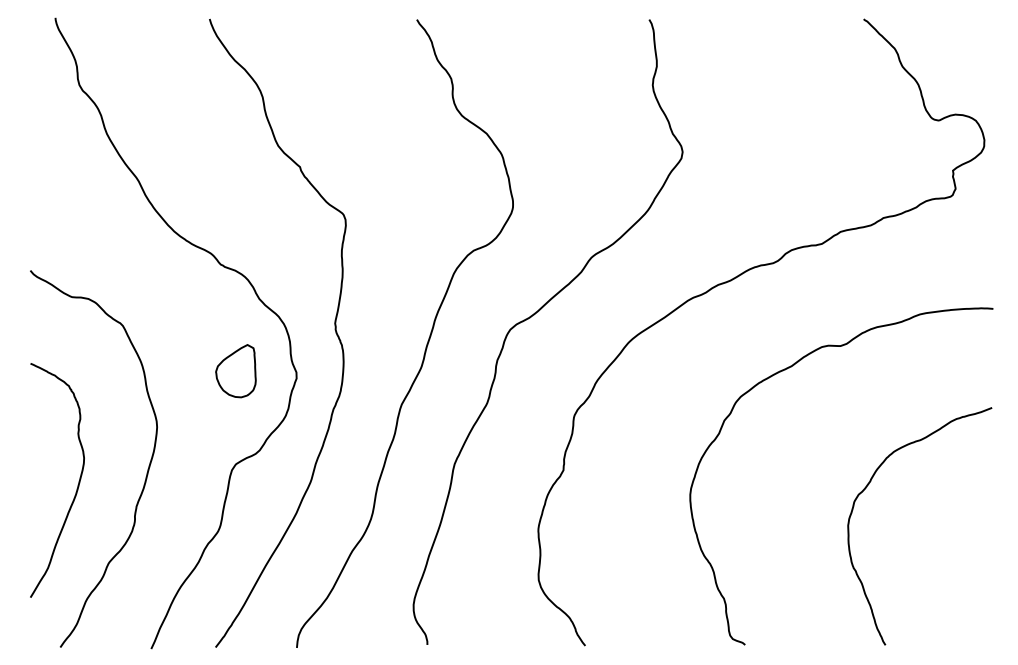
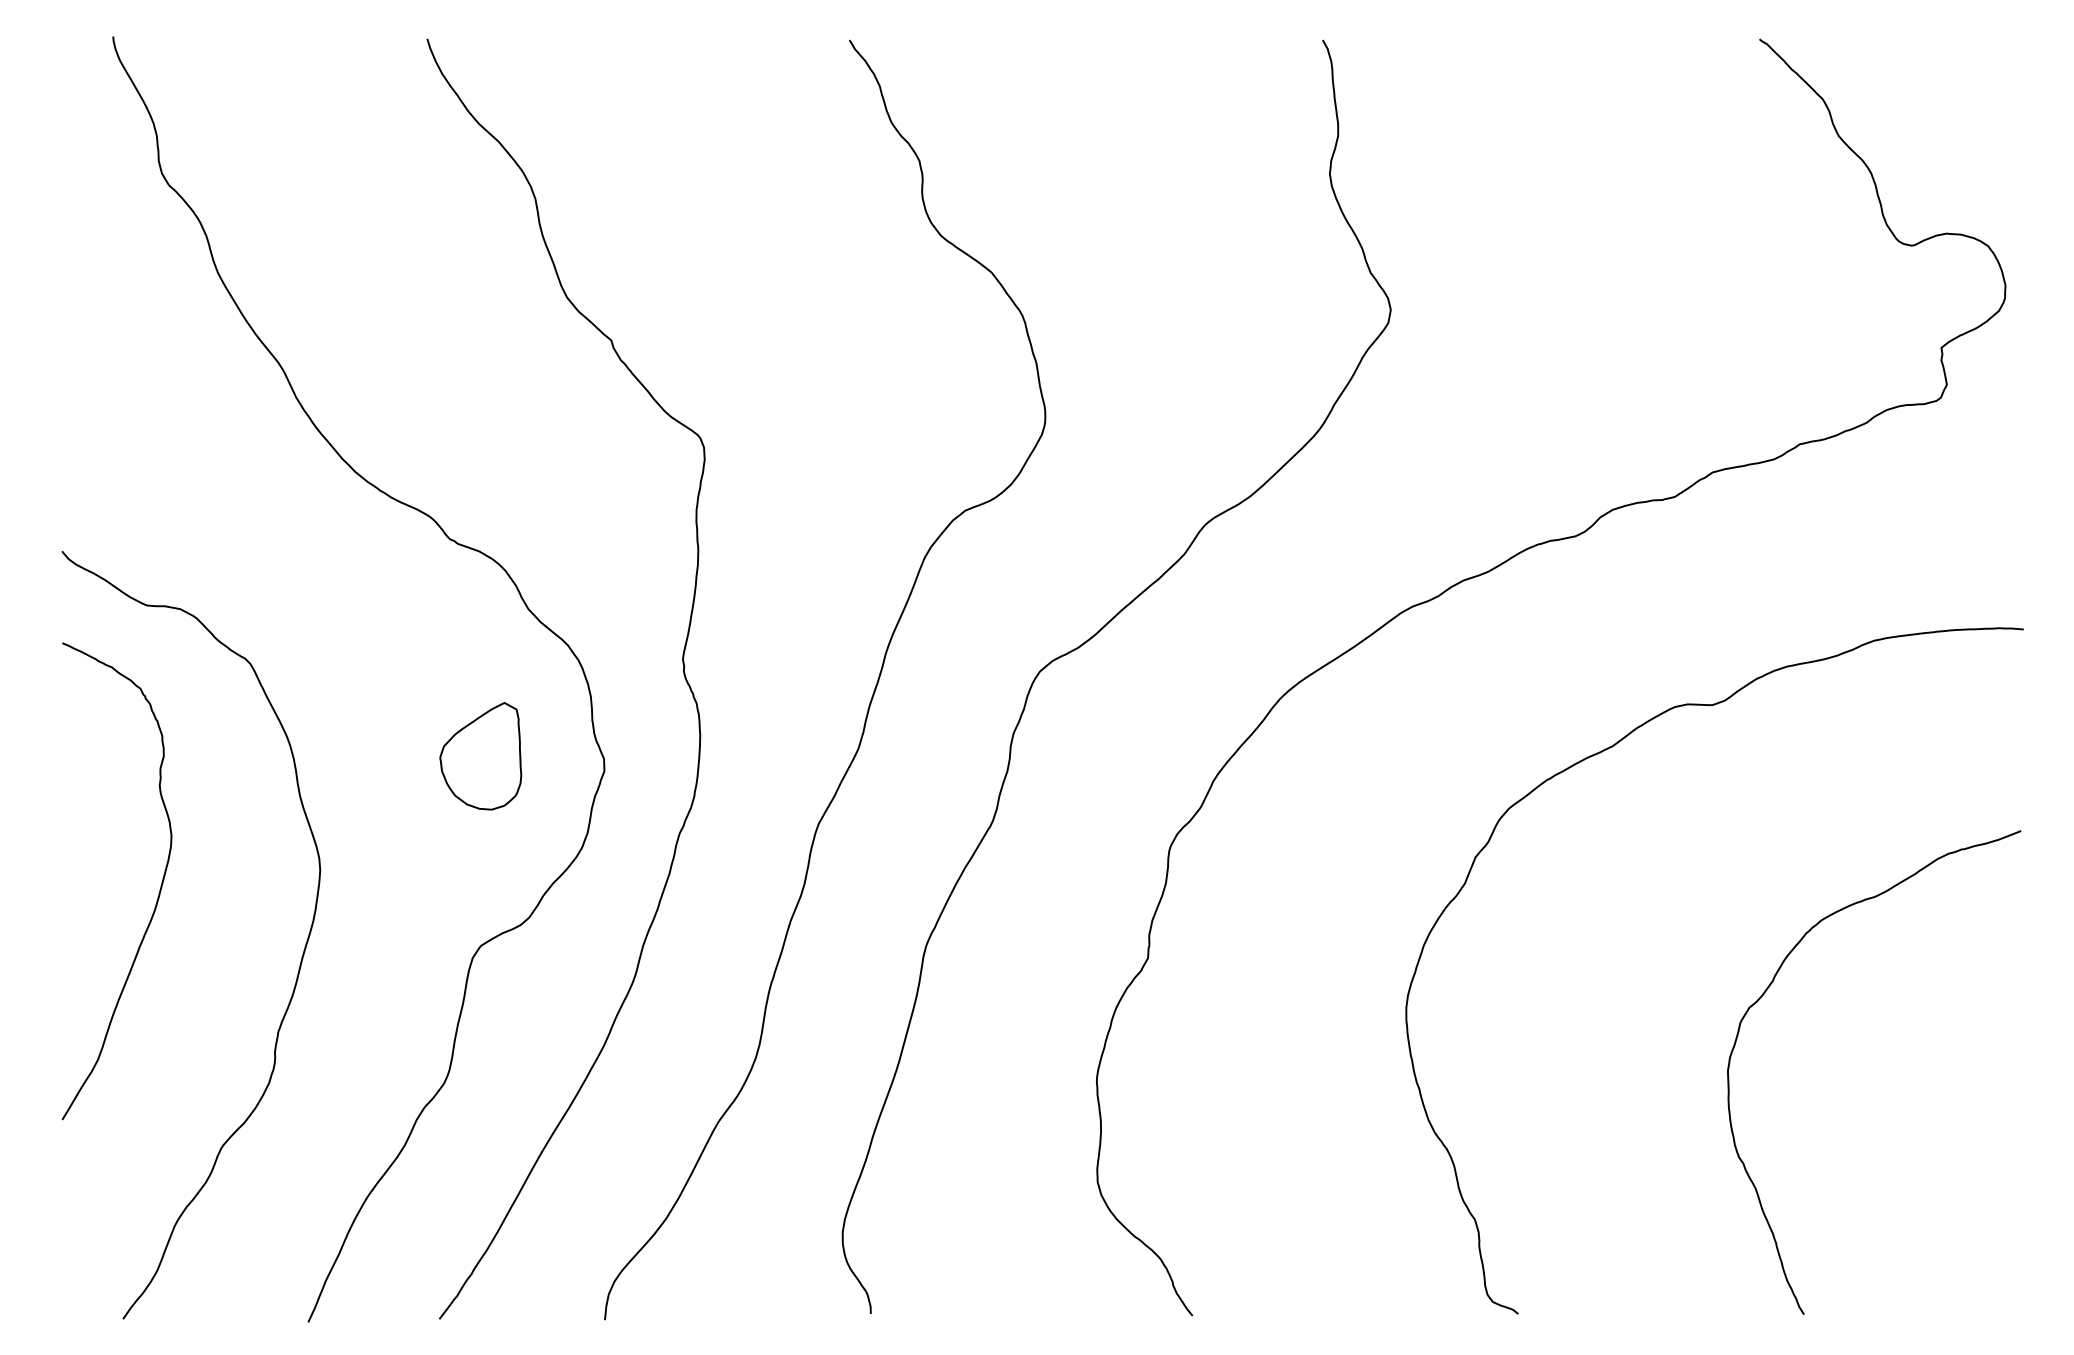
curve: (77, 485) -> (157, 891), moved

